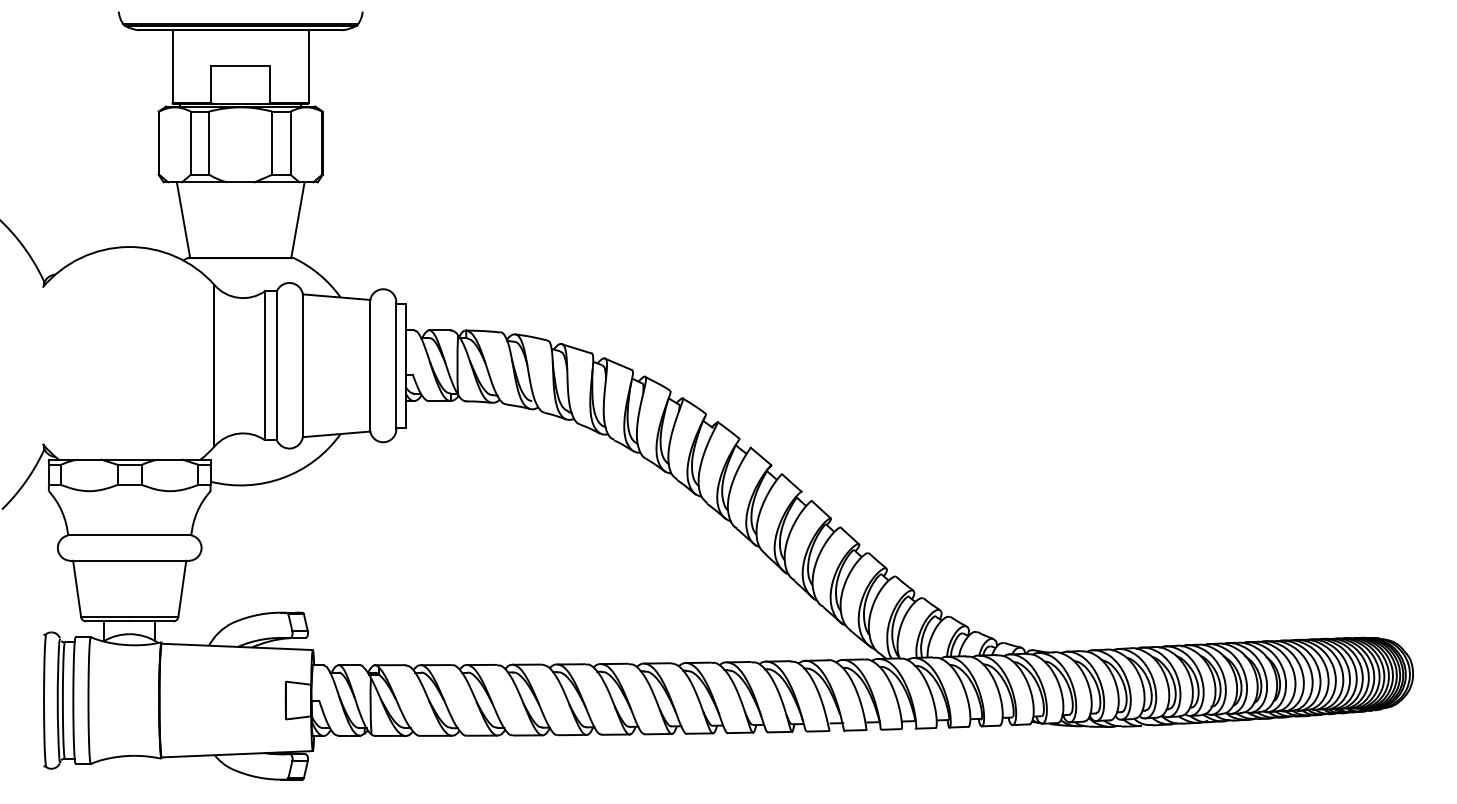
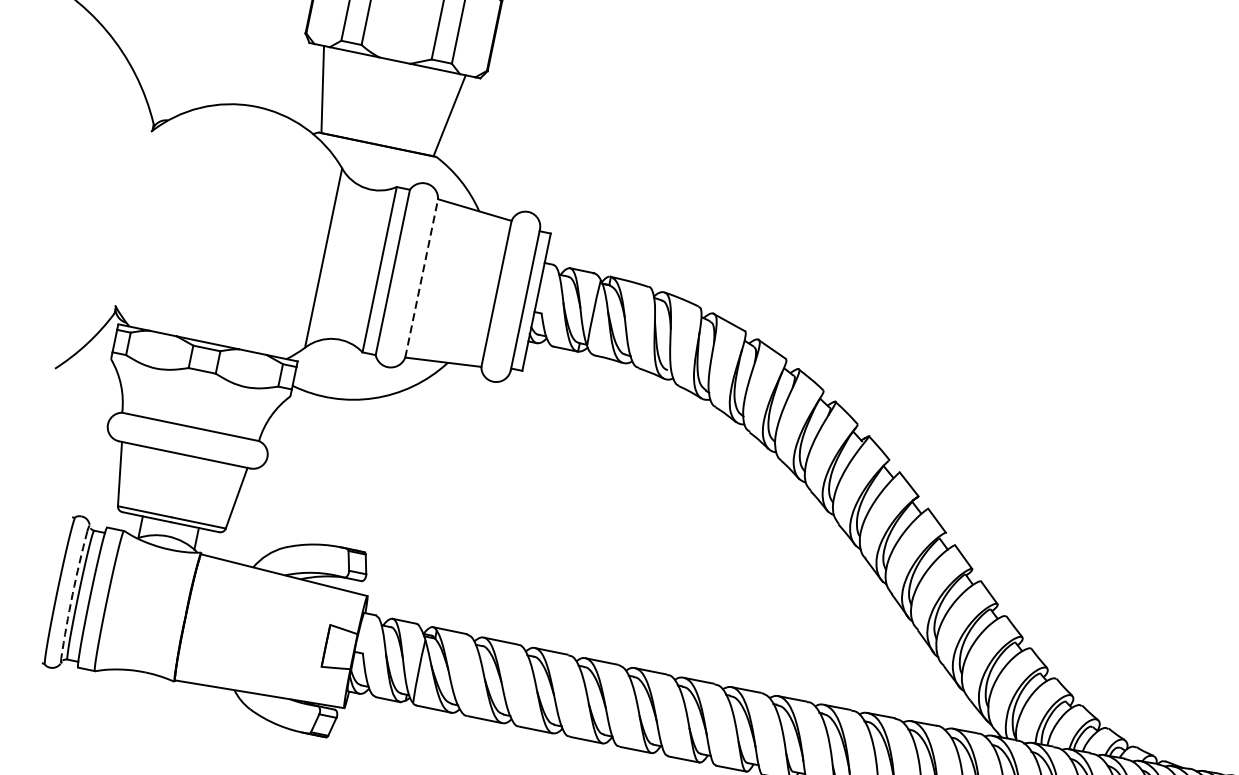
line: (302, 365) -> (421, 278), solid -> dashed
arc: (57, 701) -> (72, 594), solid -> dashed

